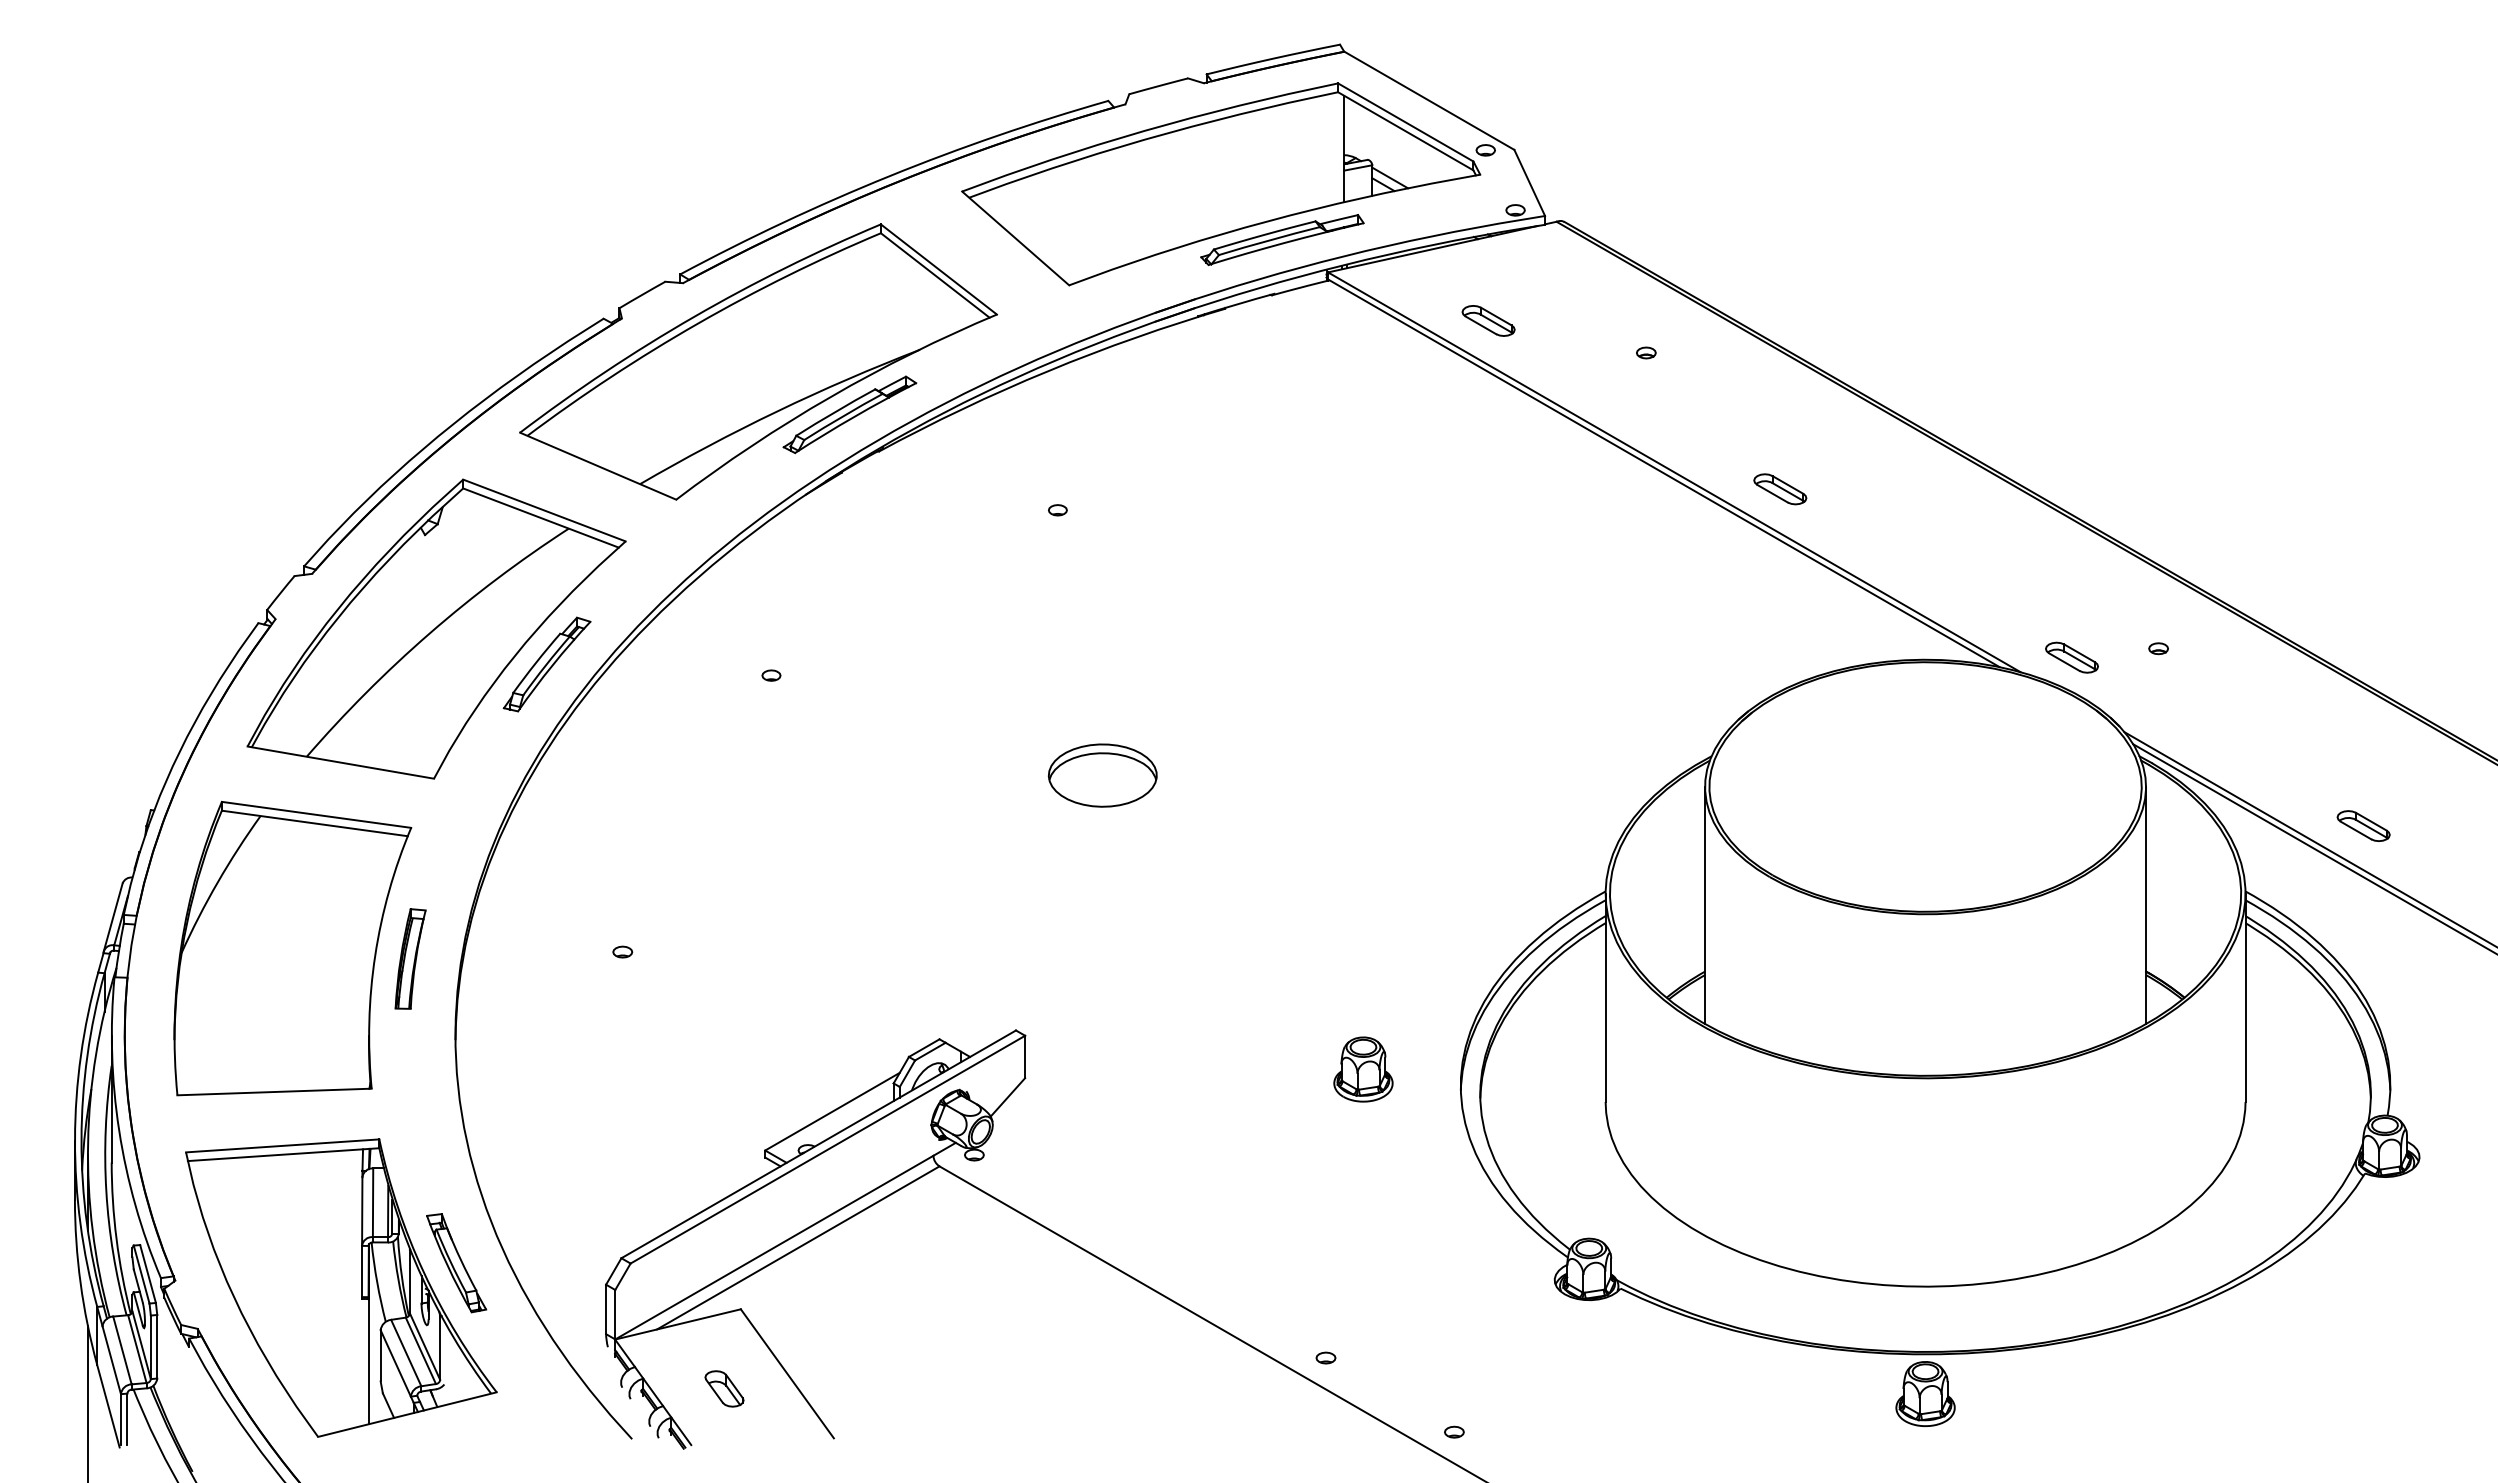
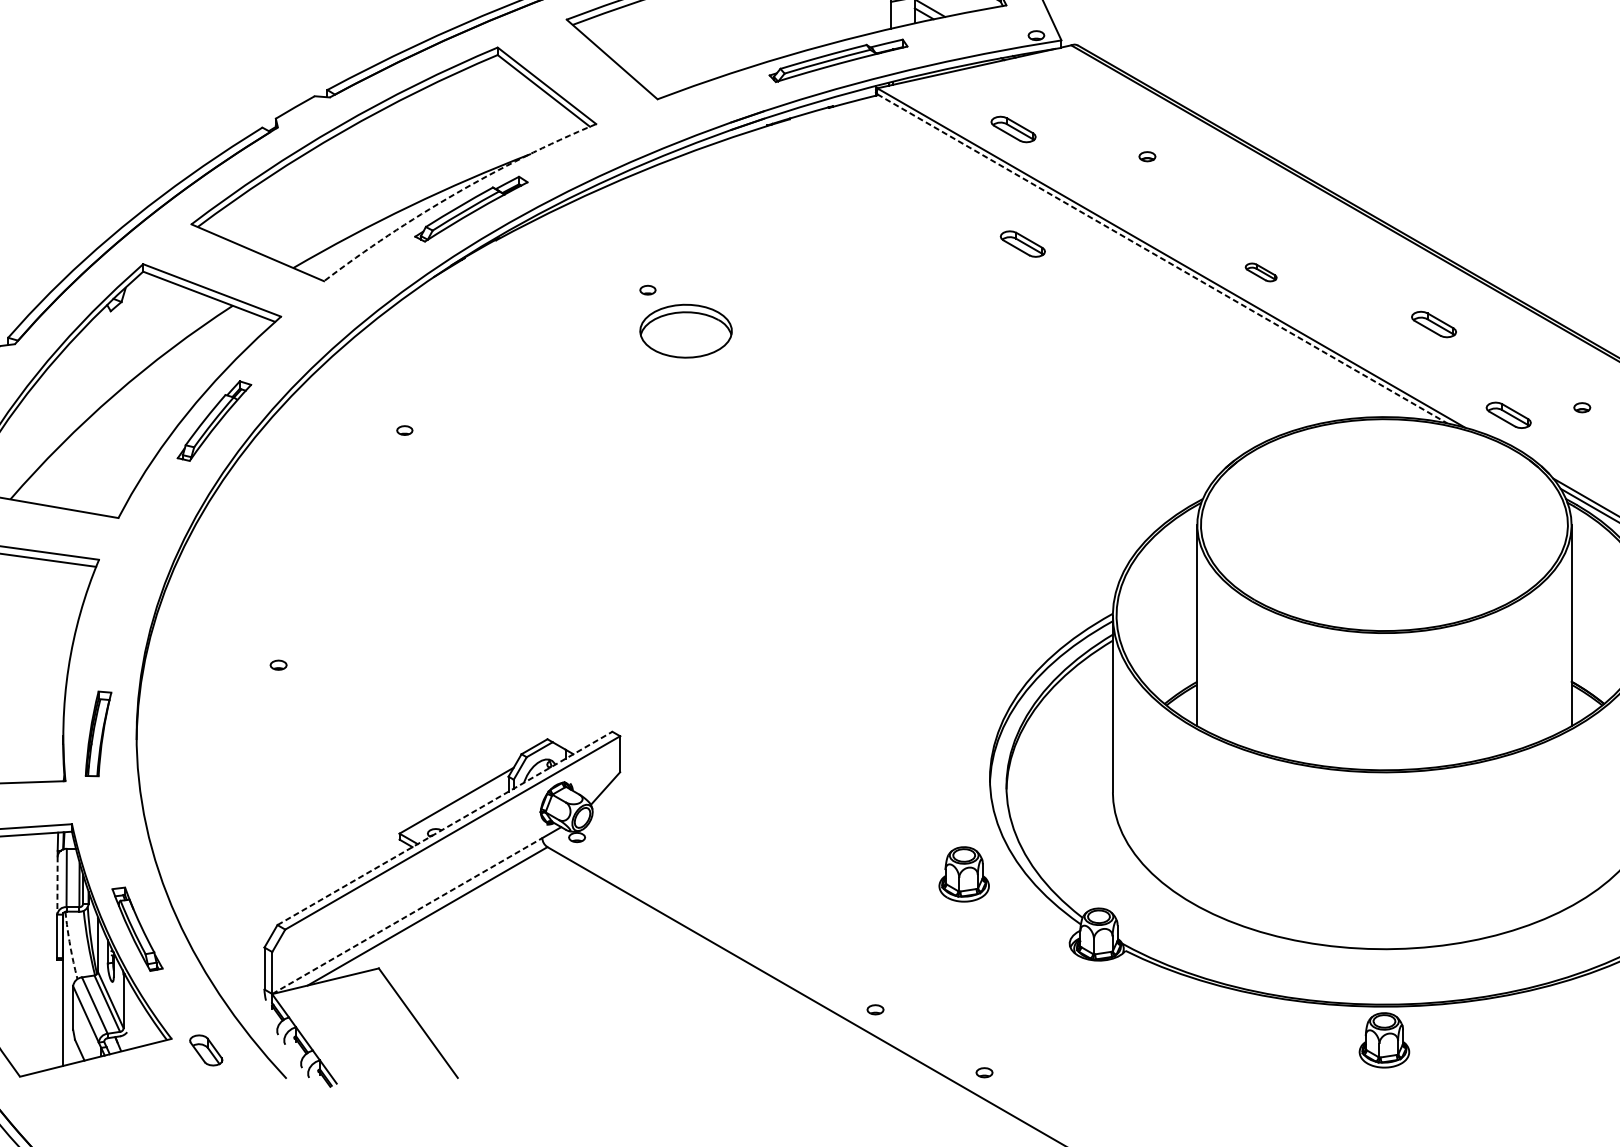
arc: (830, 396) -> (454, 193), solid -> dashed
part: (1499, 455) -> (1022, 243), added
line: (1663, 473) -> (1162, 259), solid -> dashed
part: (1780, 489) -> (1261, 272), size x0.7
part: (1983, 550) -> (1433, 324), added
part: (1102, 775) -> (685, 331), moved
part: (410, 958) -> (98, 733), moved
part: (1363, 1069) -> (964, 874), moved
line: (818, 1144) -> (444, 828), solid -> dashed
line: (362, 1212) -> (57, 886), solid -> dashed
line: (774, 1247) -> (407, 915), solid -> dashed
arc: (377, 1282) -> (70, 945), solid -> dashed
part: (724, 1388) -> (206, 1050), moved

